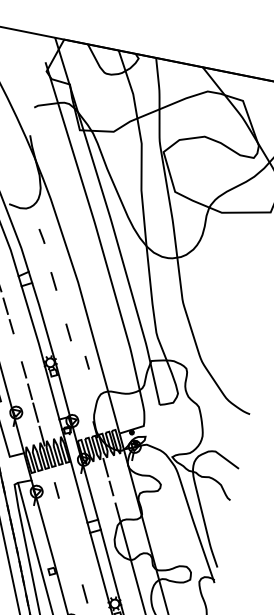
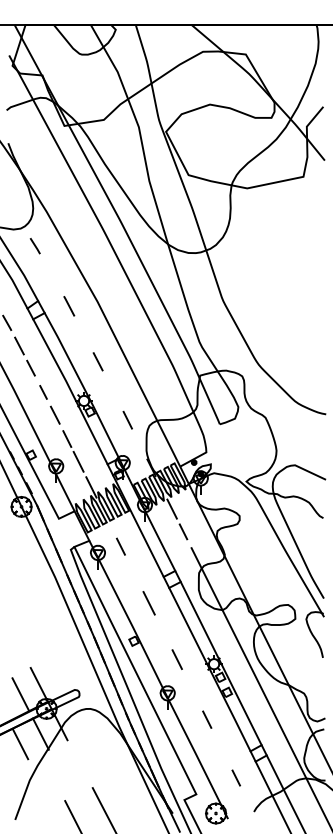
line: (41, 236) -> (34, 246), moved
line: (87, 362) -> (43, 392), moved
line: (83, 385) -> (127, 419), added
line: (70, 542) -> (148, 603), added

